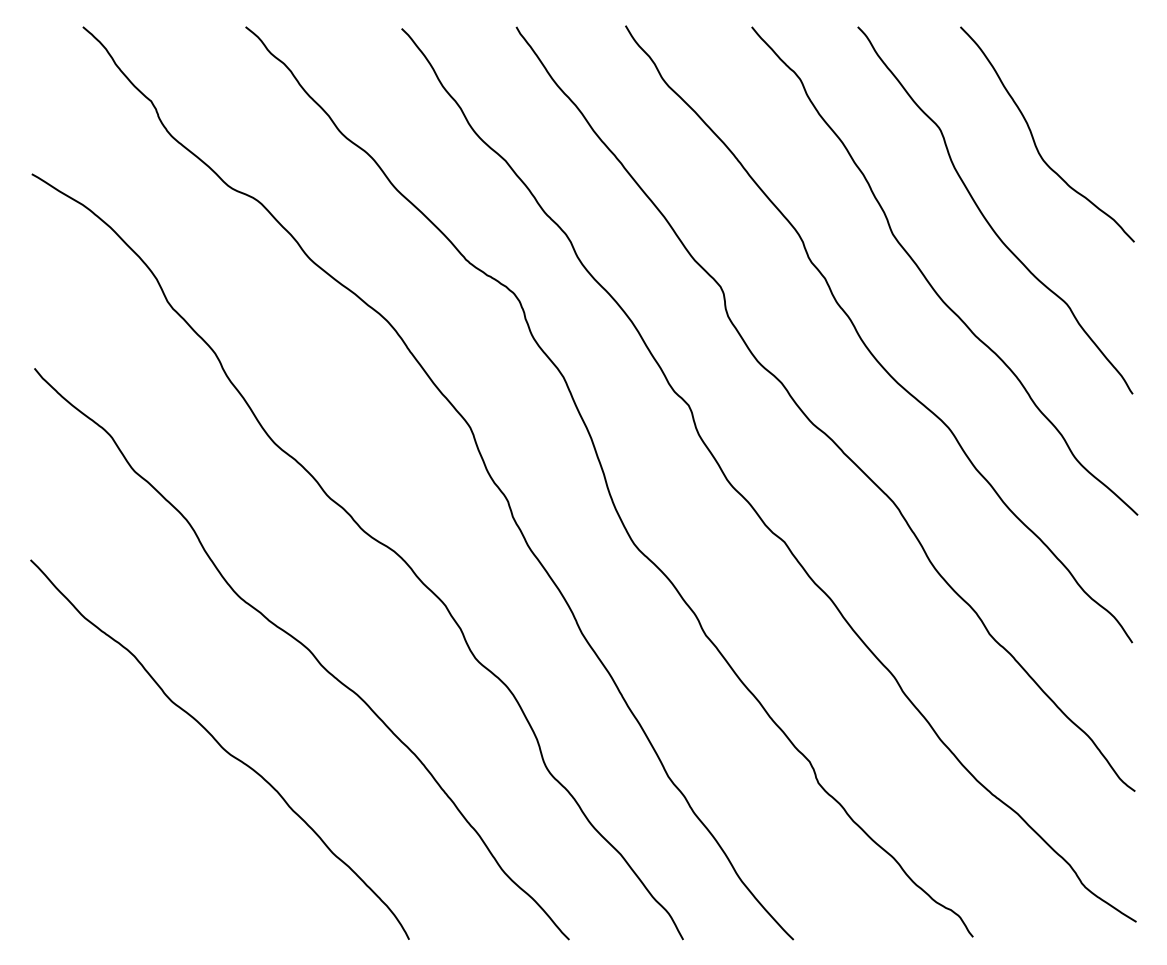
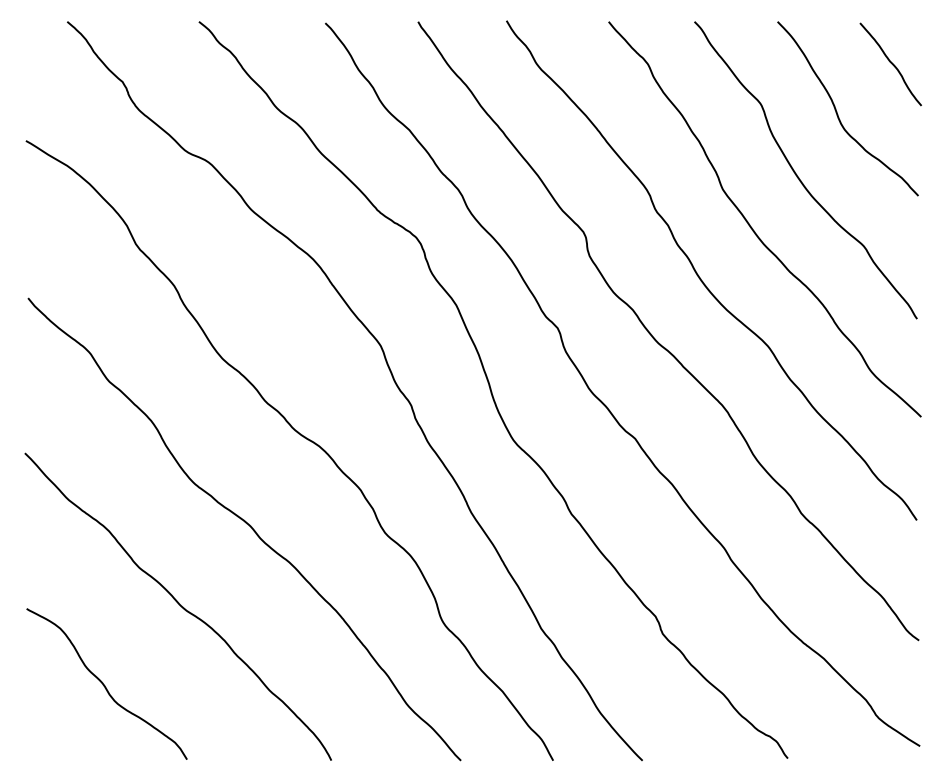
curve: (1099, 78) -> (890, 63), added
curve: (128, 845) -> (104, 684), added

